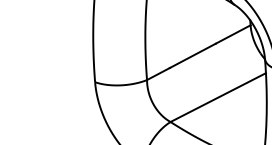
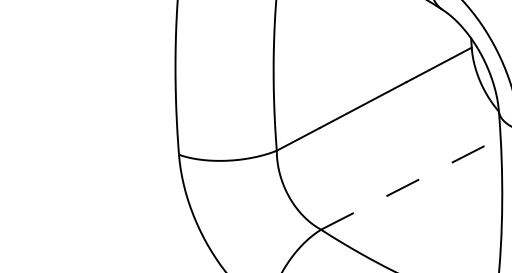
line: (218, 97) -> (411, 183), solid -> dashed

